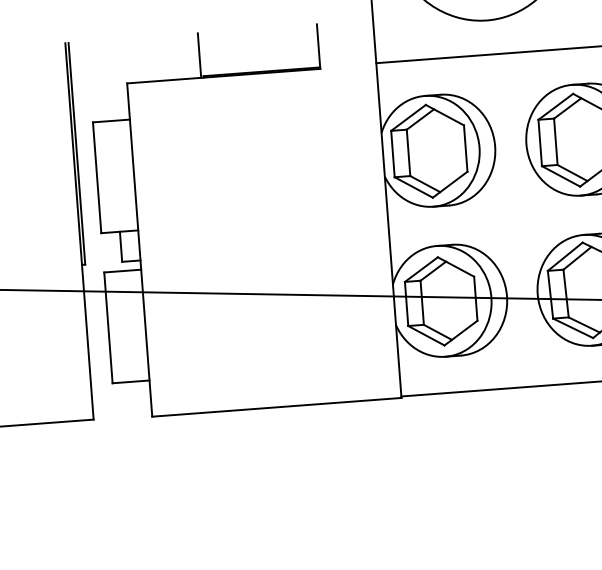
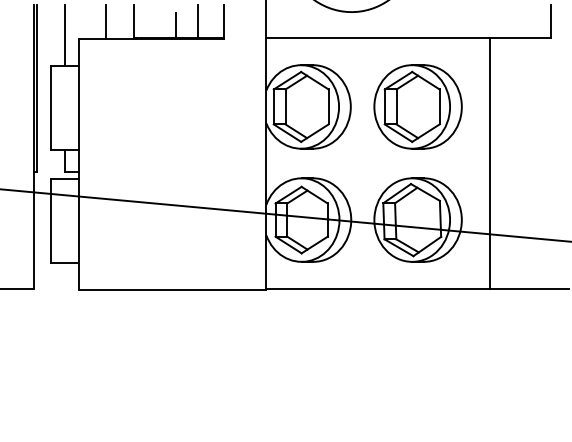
line: (283, 48) -> (197, 21), added
line: (255, 55) -> (176, 25), added
line: (162, 58) -> (106, 22), added
line: (108, 80) -> (64, 35), added

